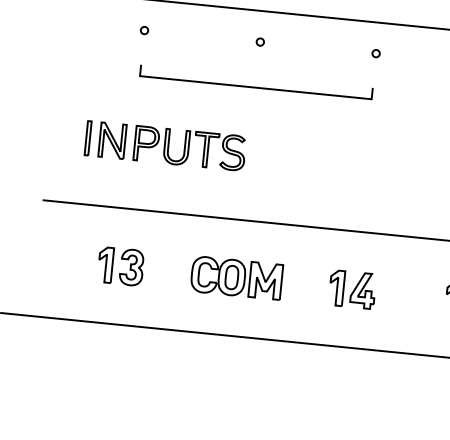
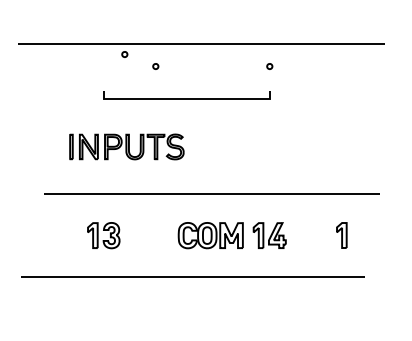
part: (144, 30) -> (124, 54), moved
part: (259, 42) -> (155, 66), moved
part: (236, 277) -> (210, 235), moved

